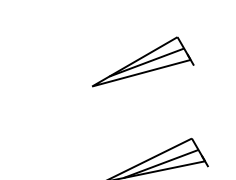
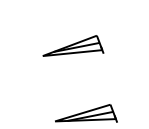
part: (140, 60) -> (73, 45), moved

